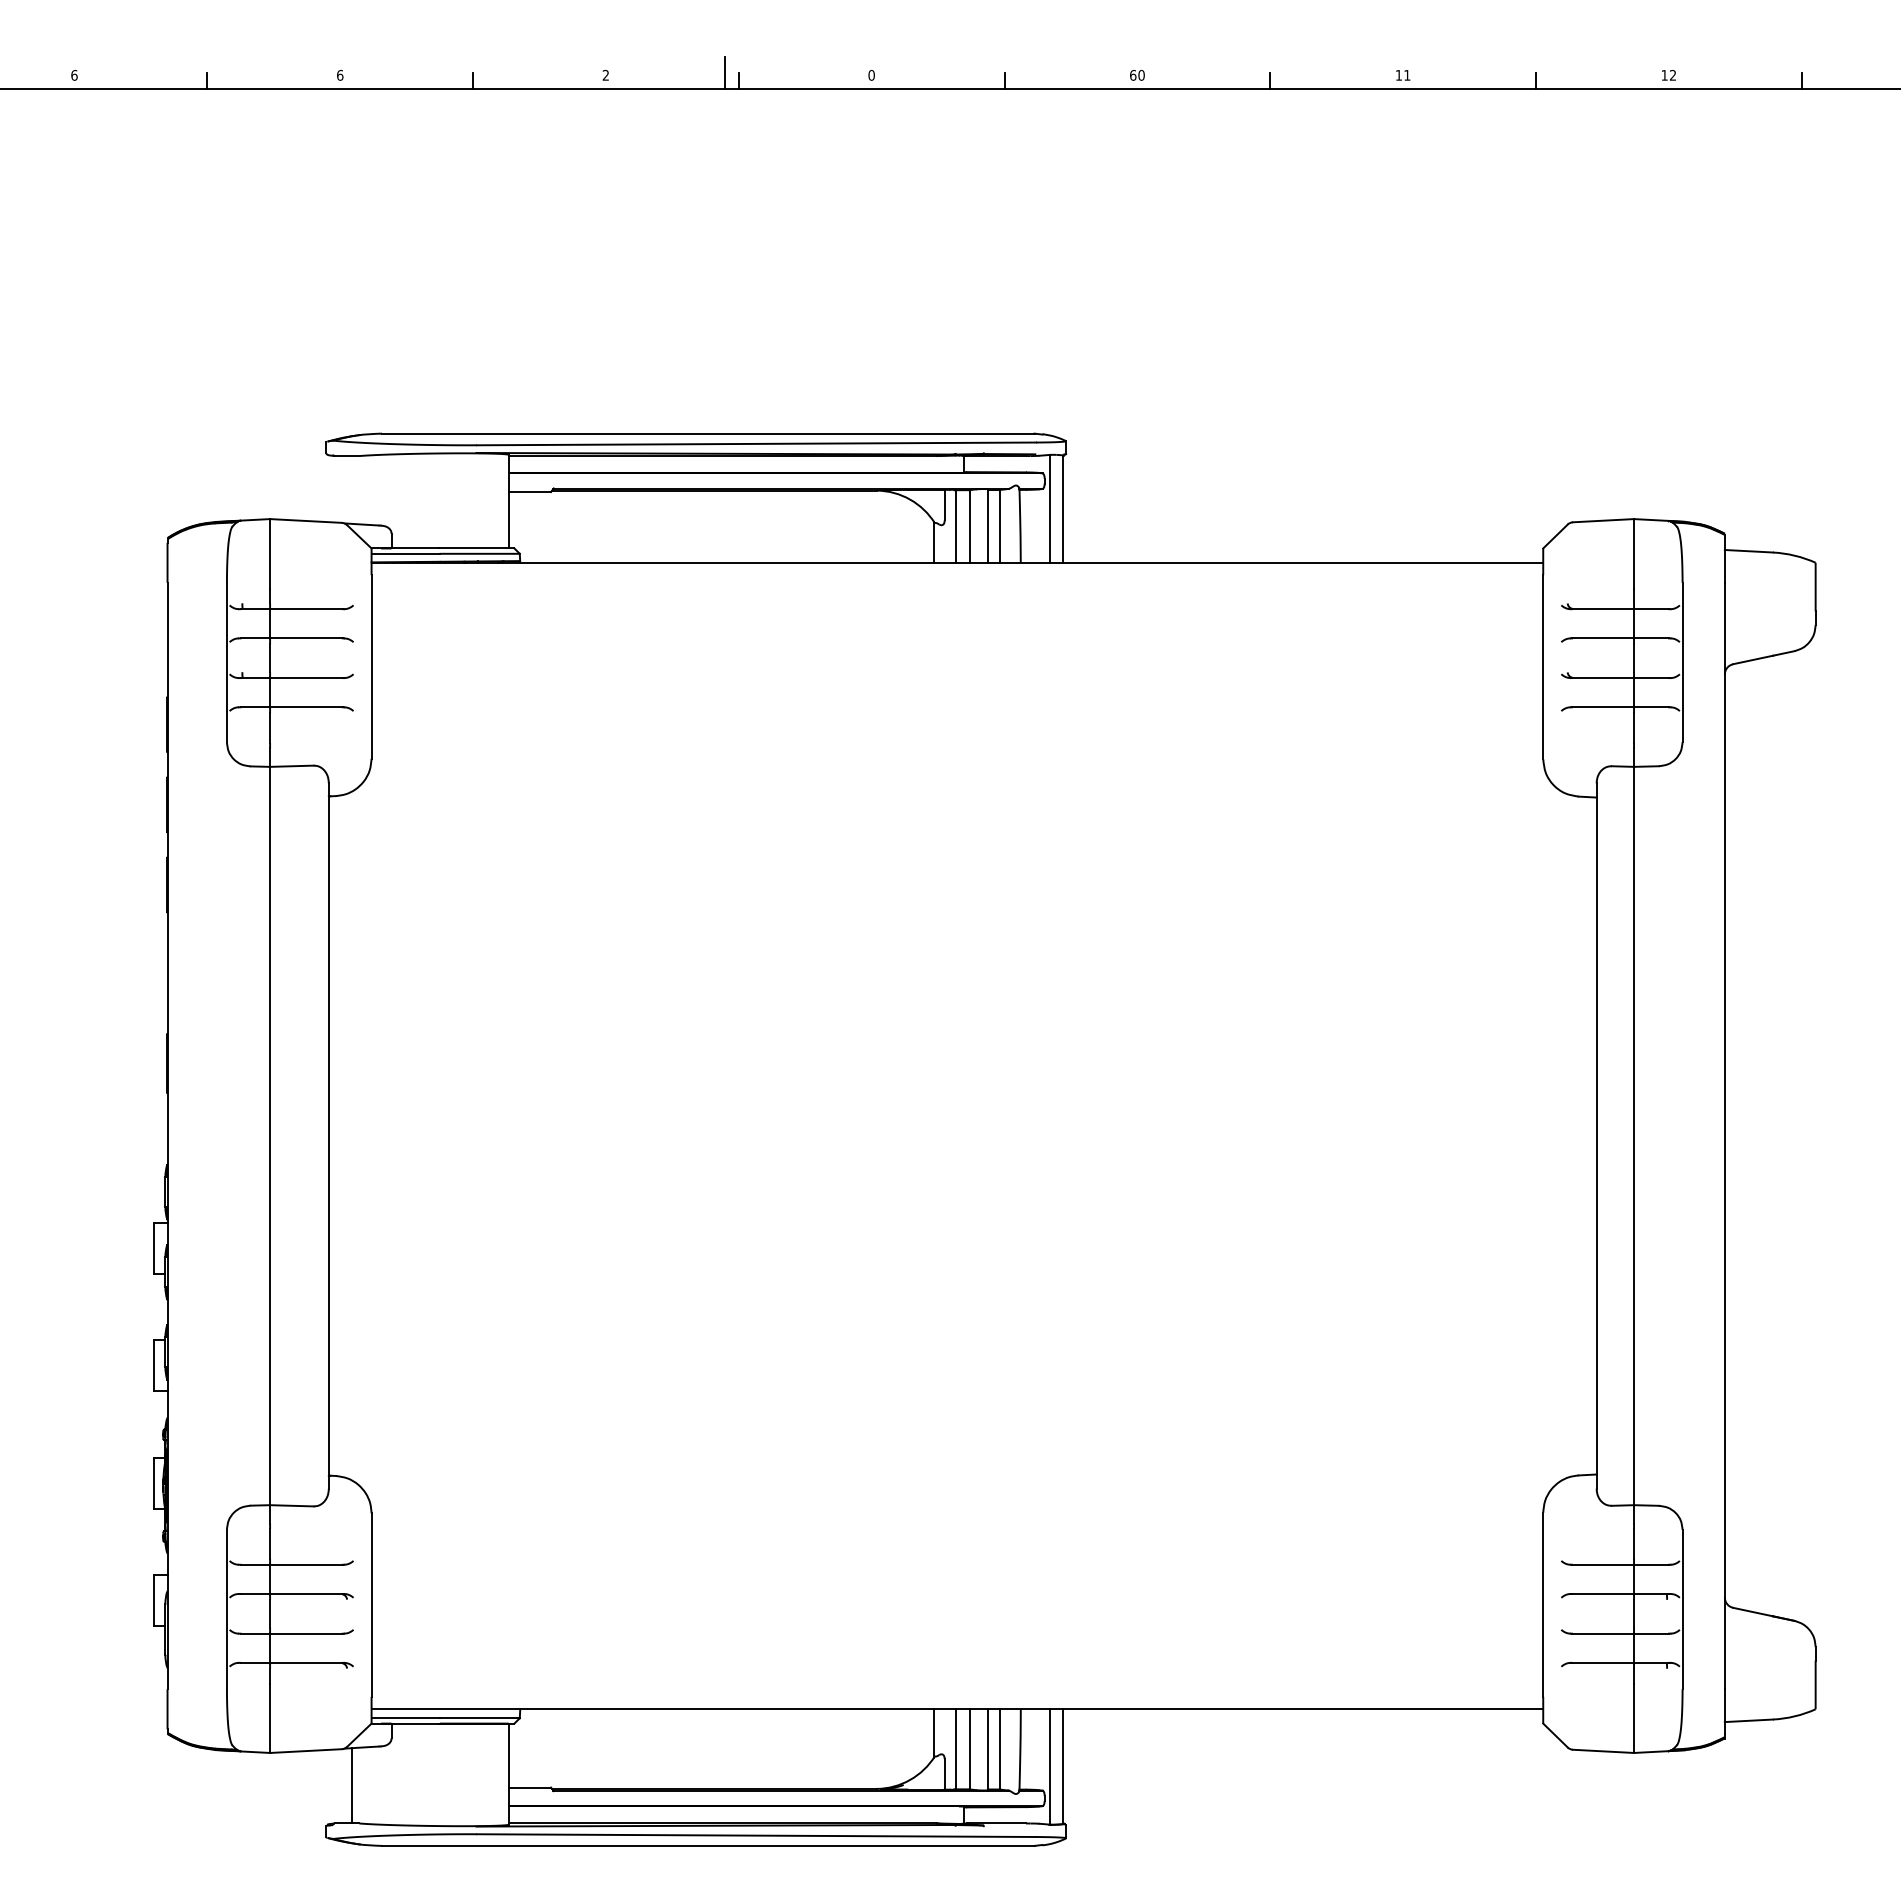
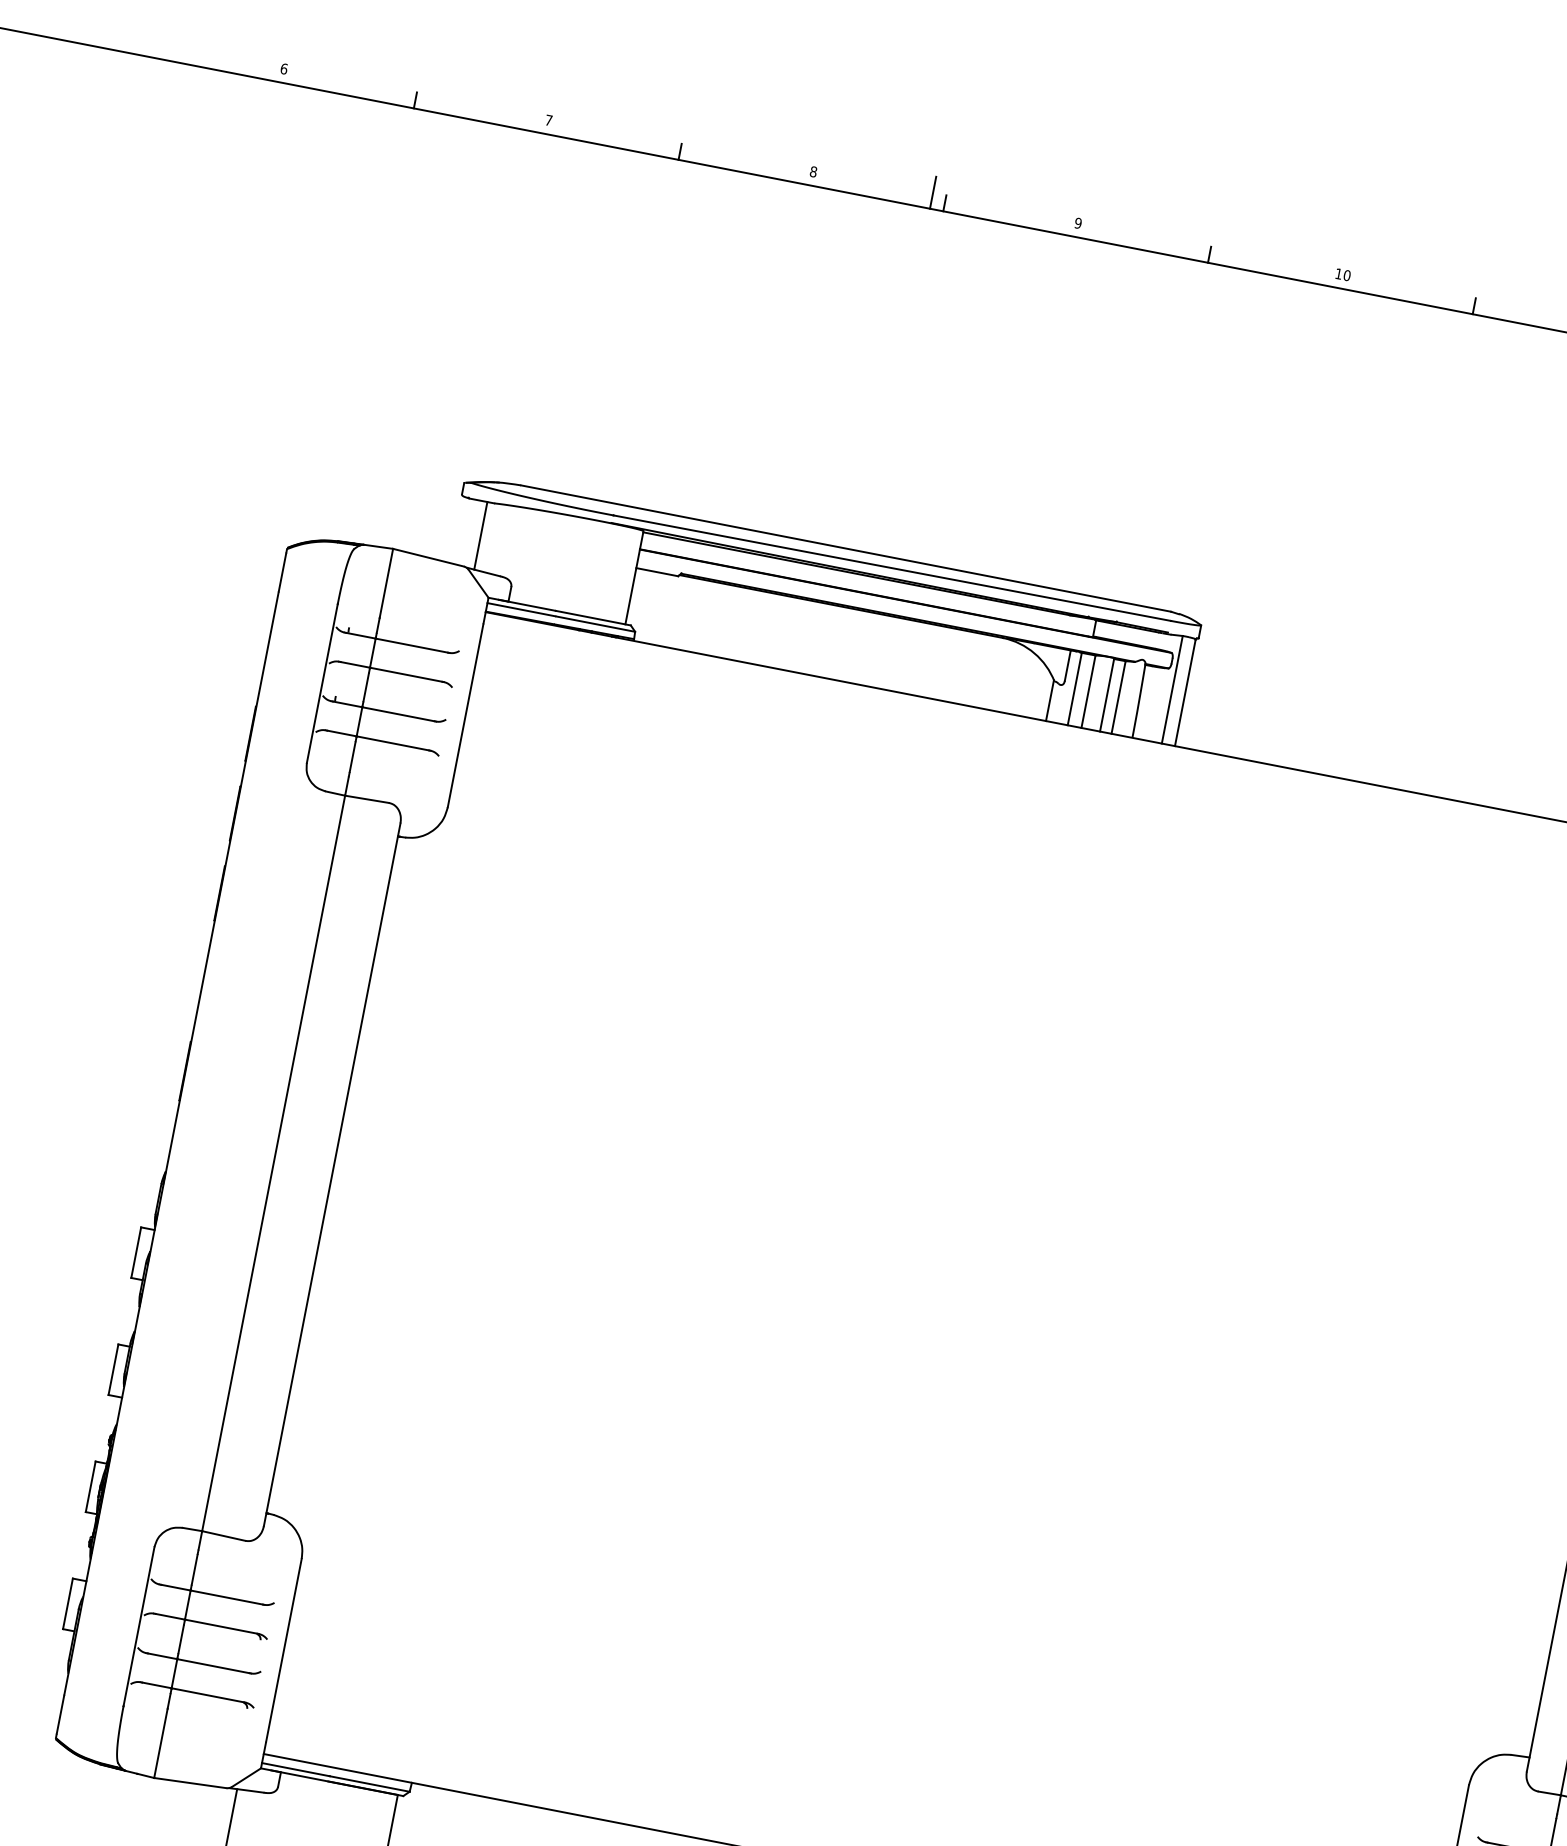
text: (340, 75) -> (549, 120), 6 -> 7
text: (605, 75) -> (813, 171), 2 -> 8
text: (871, 75) -> (1078, 223), 0 -> 9
text: (1133, 75) -> (1339, 274), 60 -> 10
line: (352, 489) -> (480, 535), added

